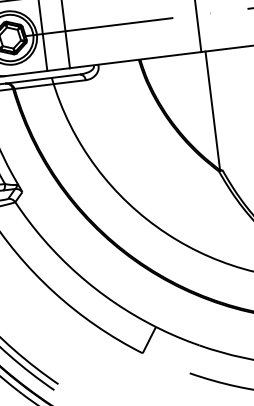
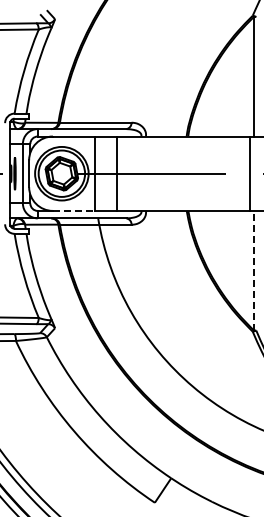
line: (26, 73) -> (73, 210), solid -> dashed
line: (212, 110) -> (253, 270), solid -> dashed

